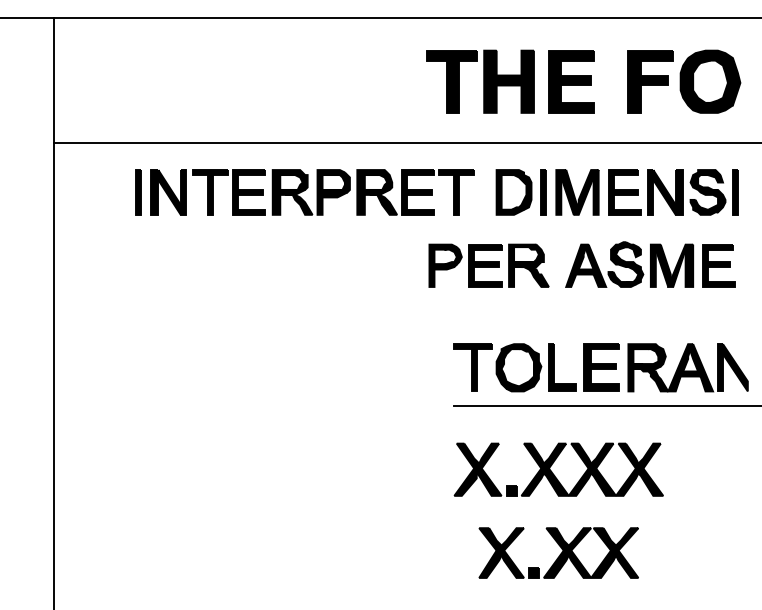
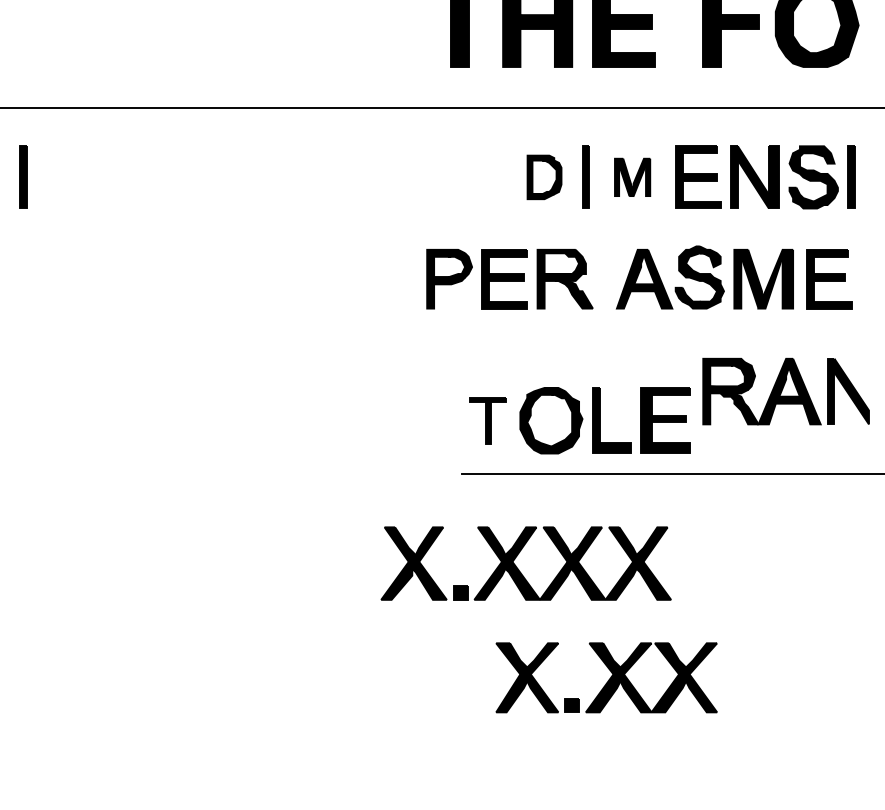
part: (312, 192) -> (264, 177), removed
part: (513, 192) -> (543, 177), size x0.7
part: (577, 192) -> (632, 177), size x0.6
part: (472, 367) -> (486, 420), size x0.7
part: (687, 367) -> (785, 391), moved
part: (552, 471) -> (517, 566), moved

